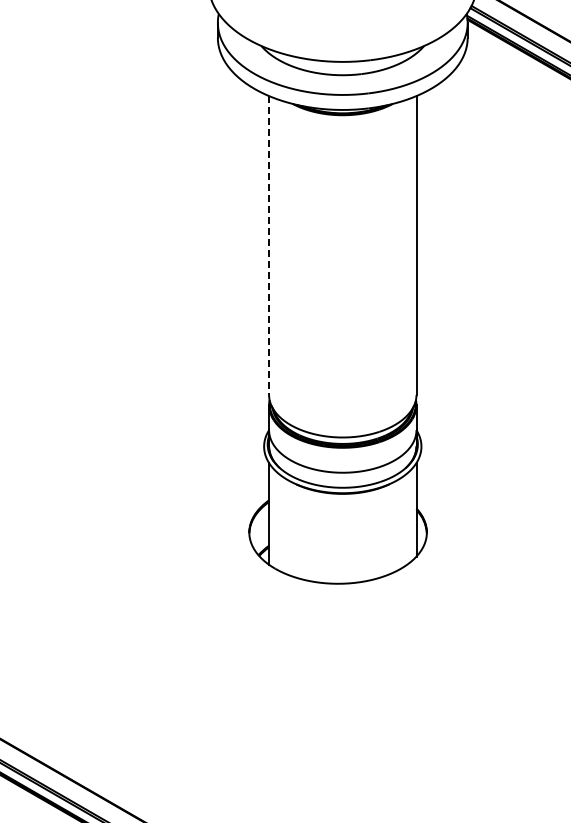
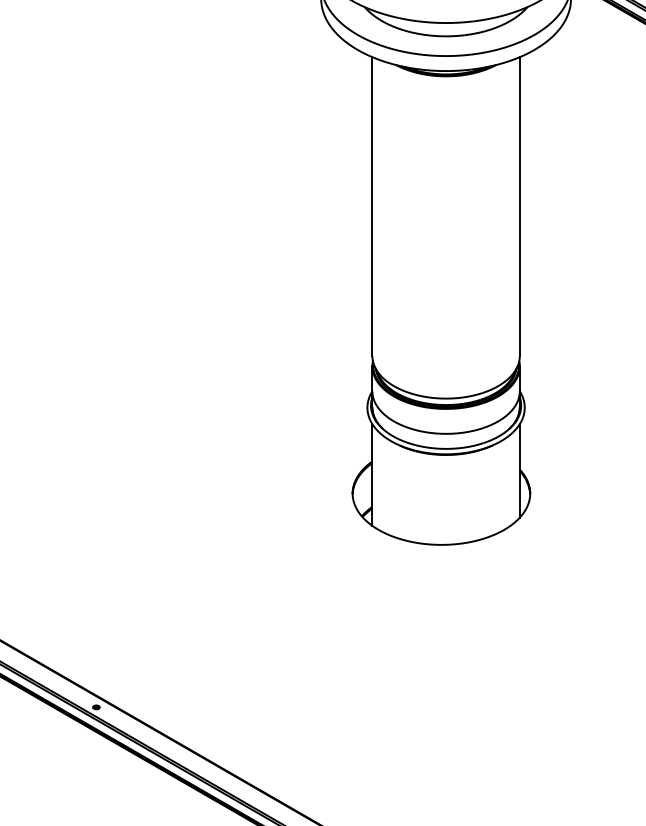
line: (269, 246) -> (372, 207), dashed -> solid

